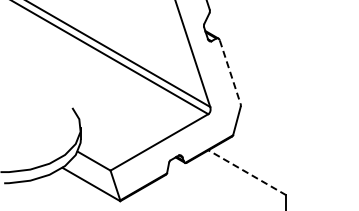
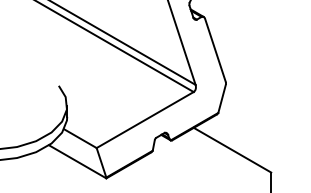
line: (230, 72) -> (215, 50), dashed -> solid
line: (247, 172) -> (232, 149), dashed -> solid

